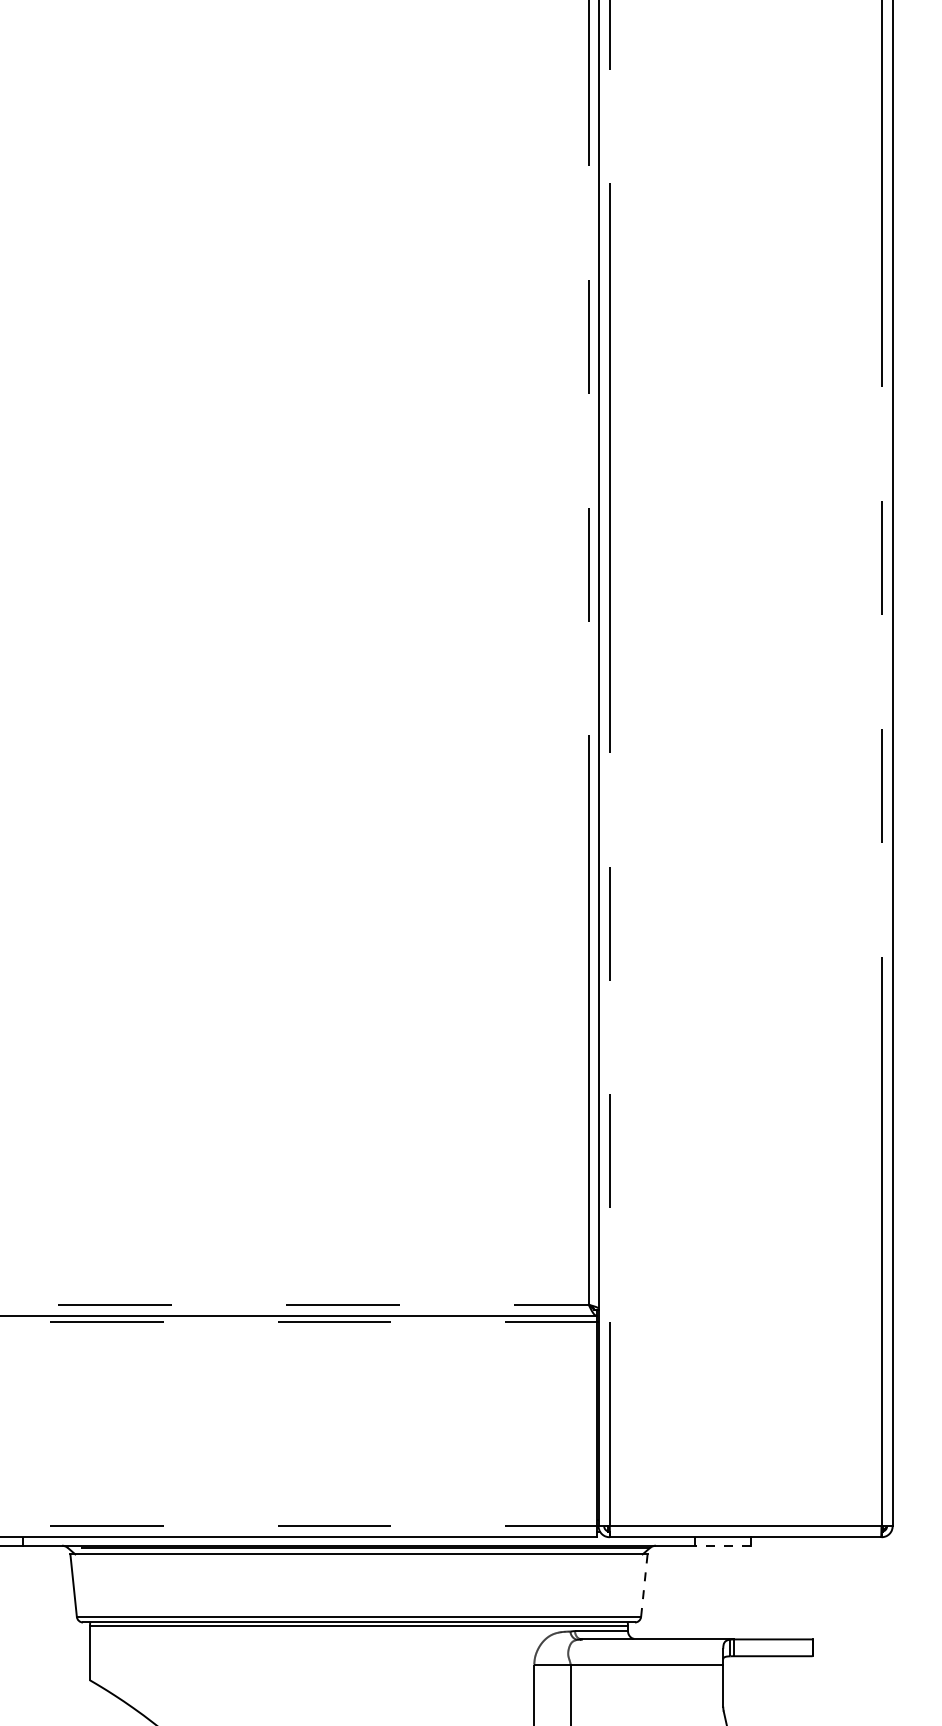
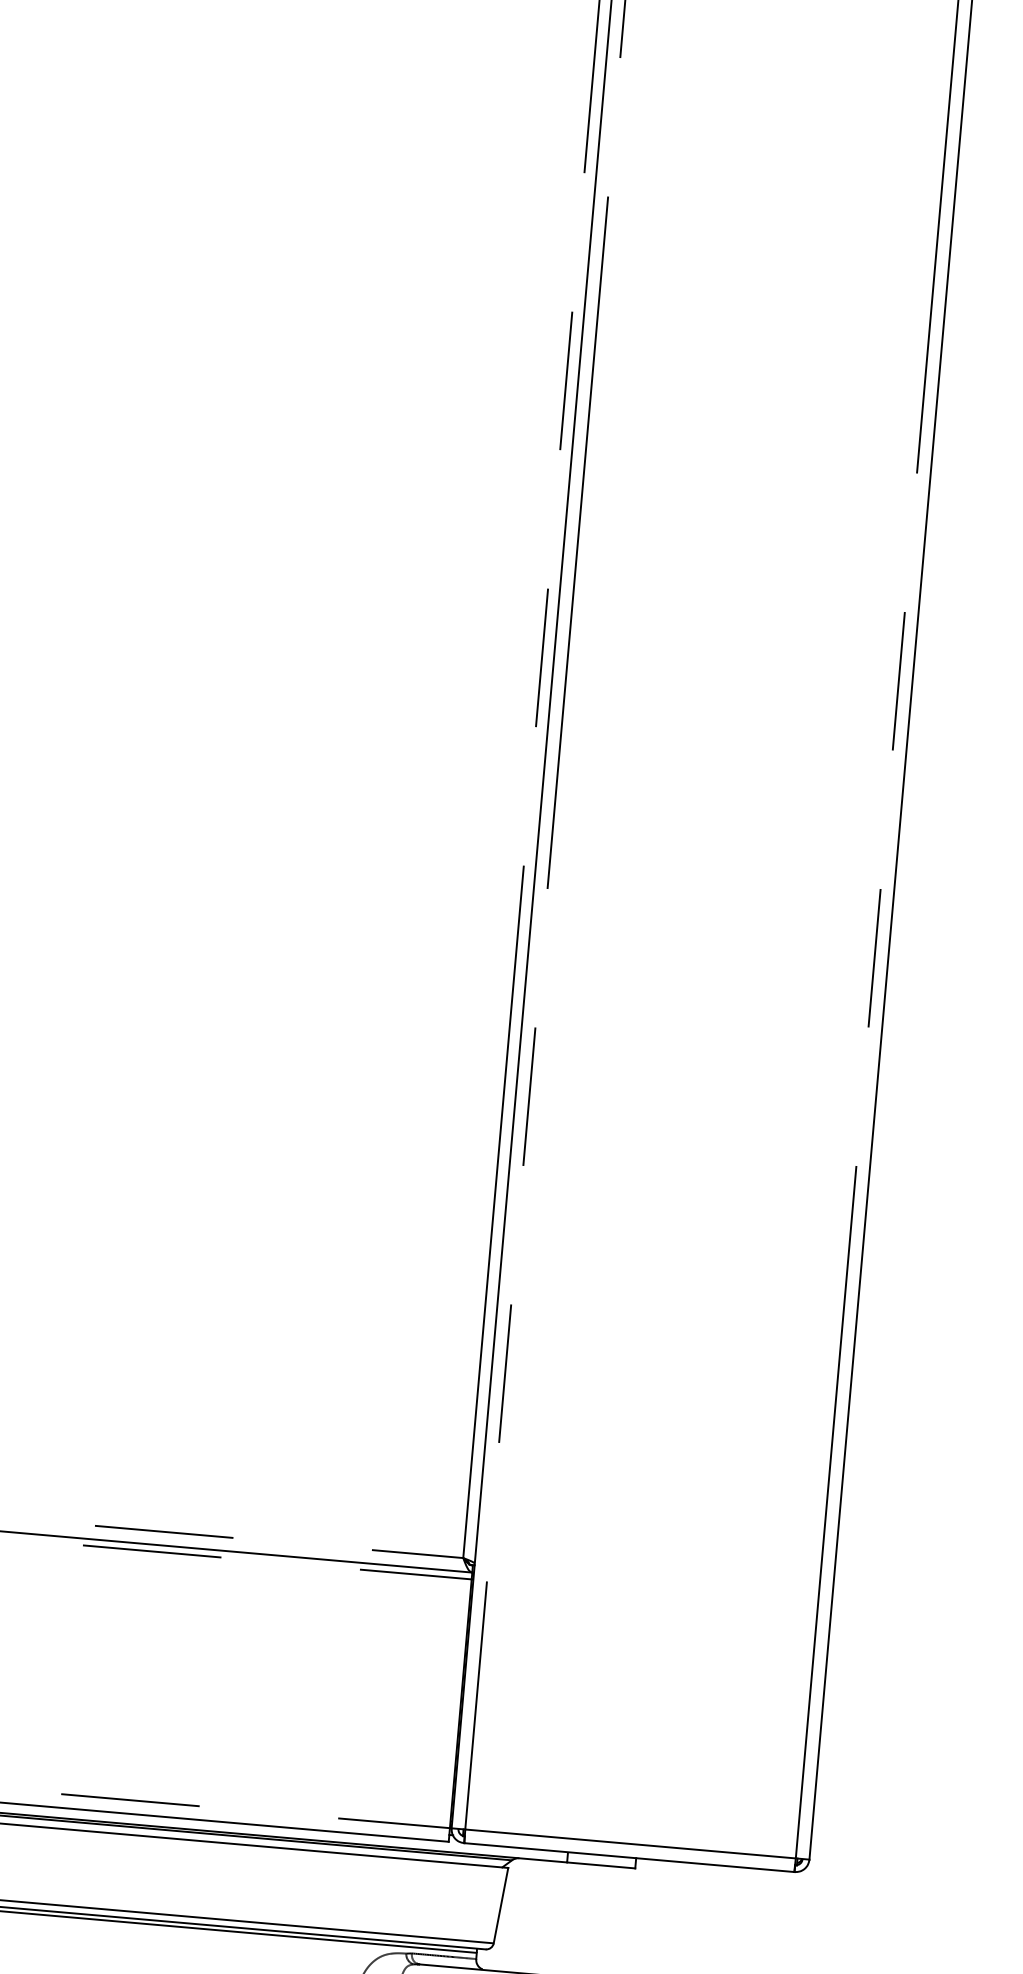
line: (722, 1545) -> (600, 1865), dashed -> solid
line: (644, 1585) -> (501, 1905), dashed -> solid

